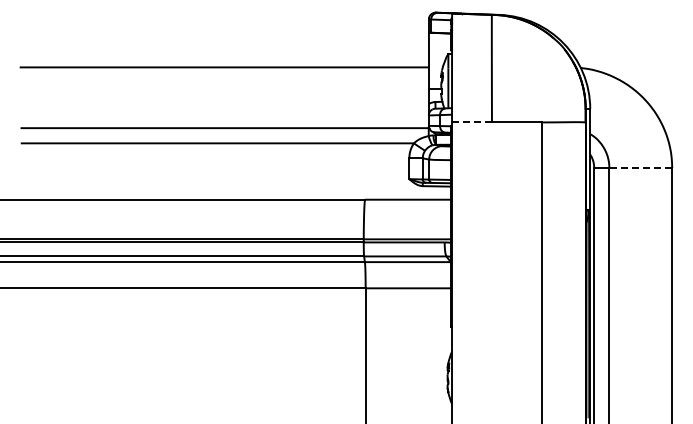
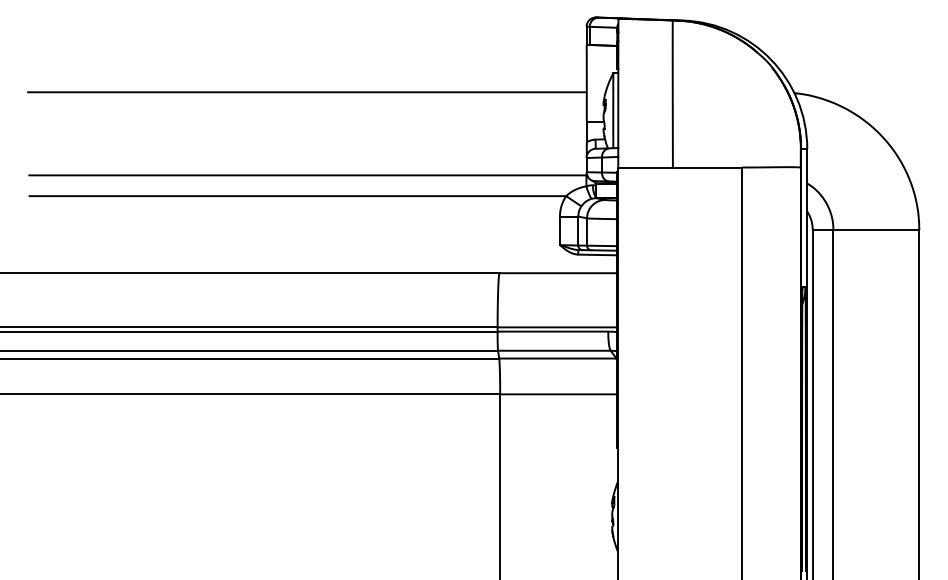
line: (471, 122) -> (644, 167), dashed -> solid
line: (640, 168) -> (875, 230), dashed -> solid

